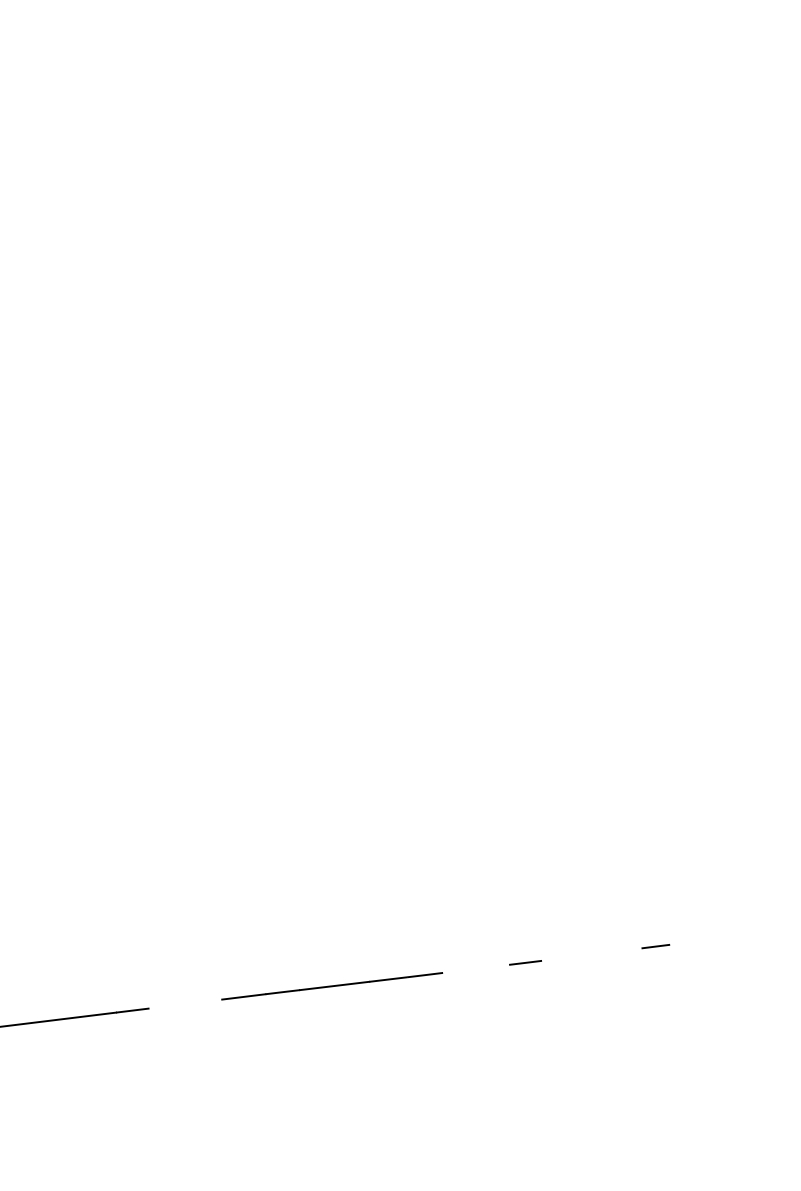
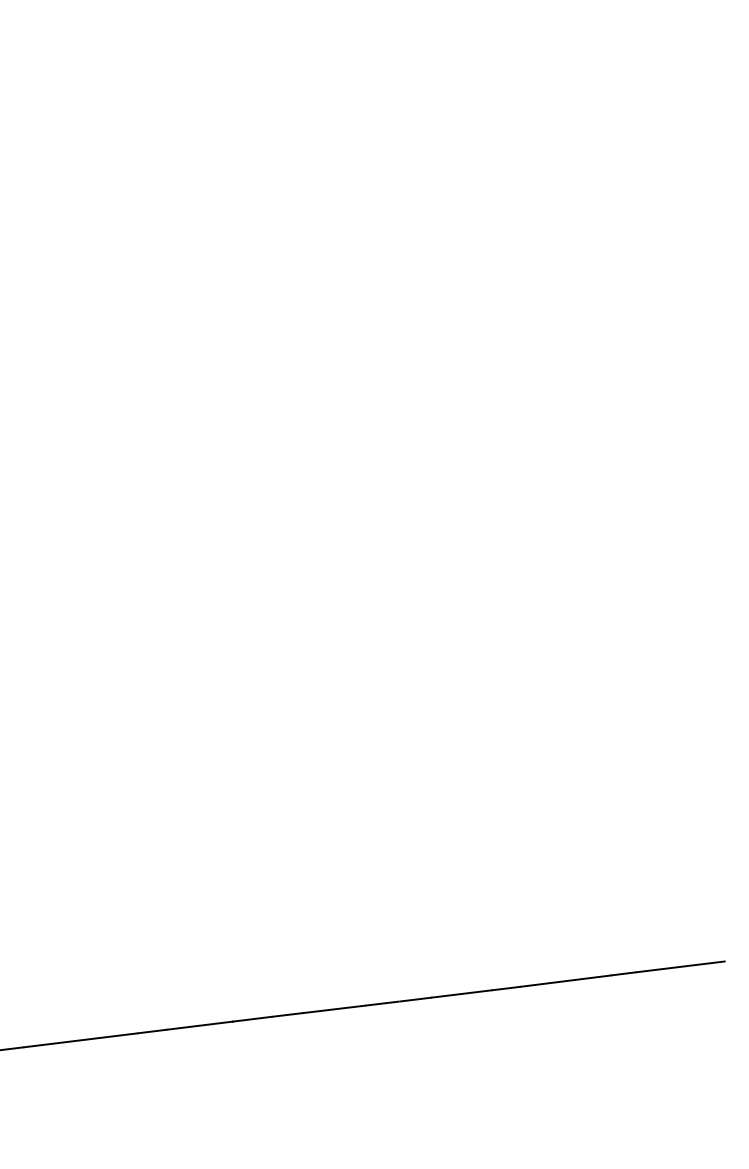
line: (718, 938) -> (680, 966), added
line: (591, 953) -> (565, 980), added
line: (475, 968) -> (461, 993), added
line: (185, 1003) -> (199, 1025), added

